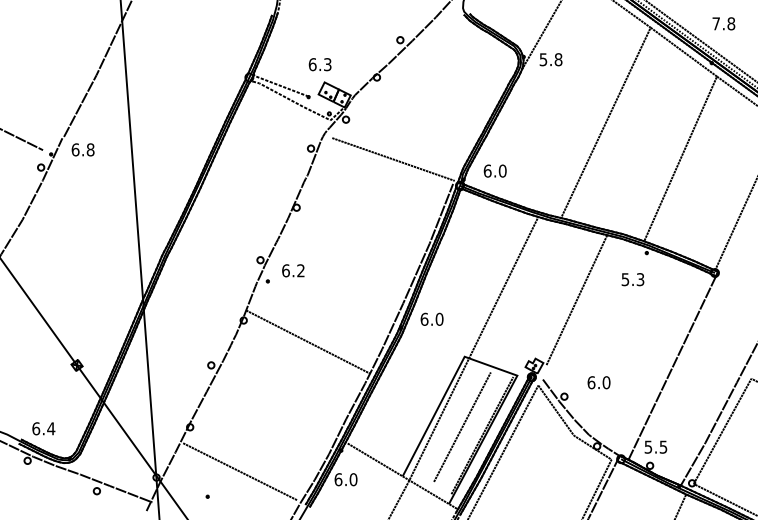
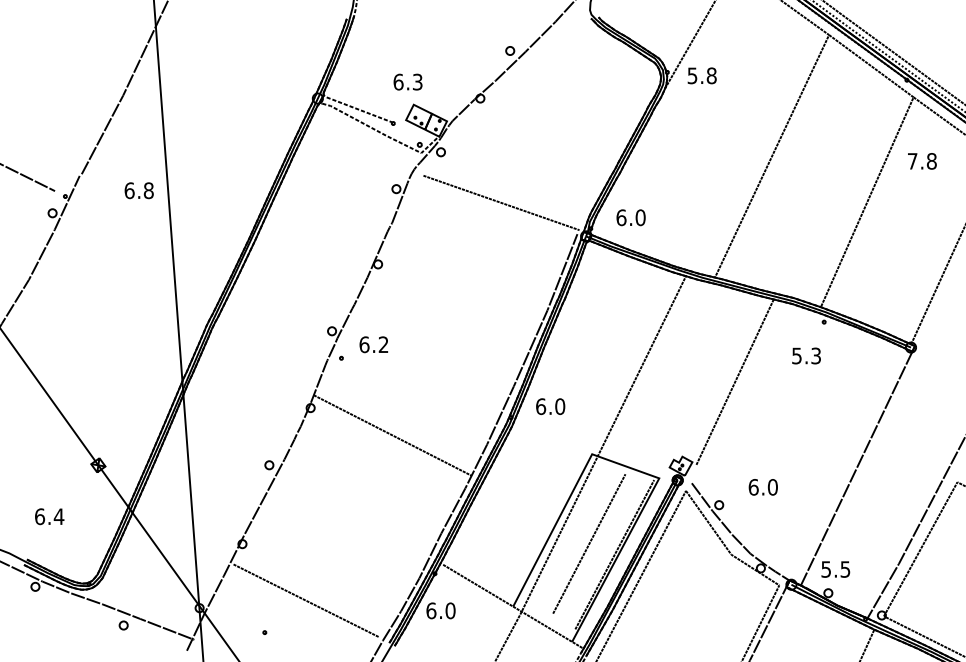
text: (723, 23) -> (921, 160), moved
text: (82, 149) -> (138, 190), moved
text: (43, 428) -> (49, 516), moved

